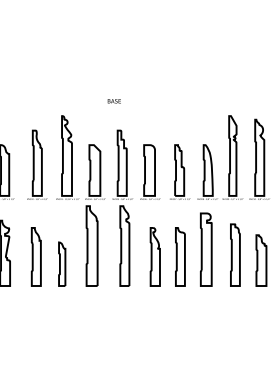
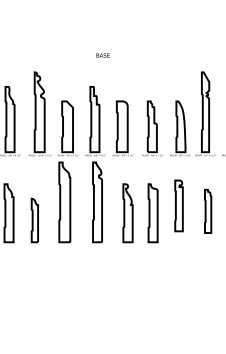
text: (113, 101) -> (102, 55), moved
part: (206, 249) -> (179, 205), size x0.7
part: (235, 254) -> (208, 210), size x0.7

